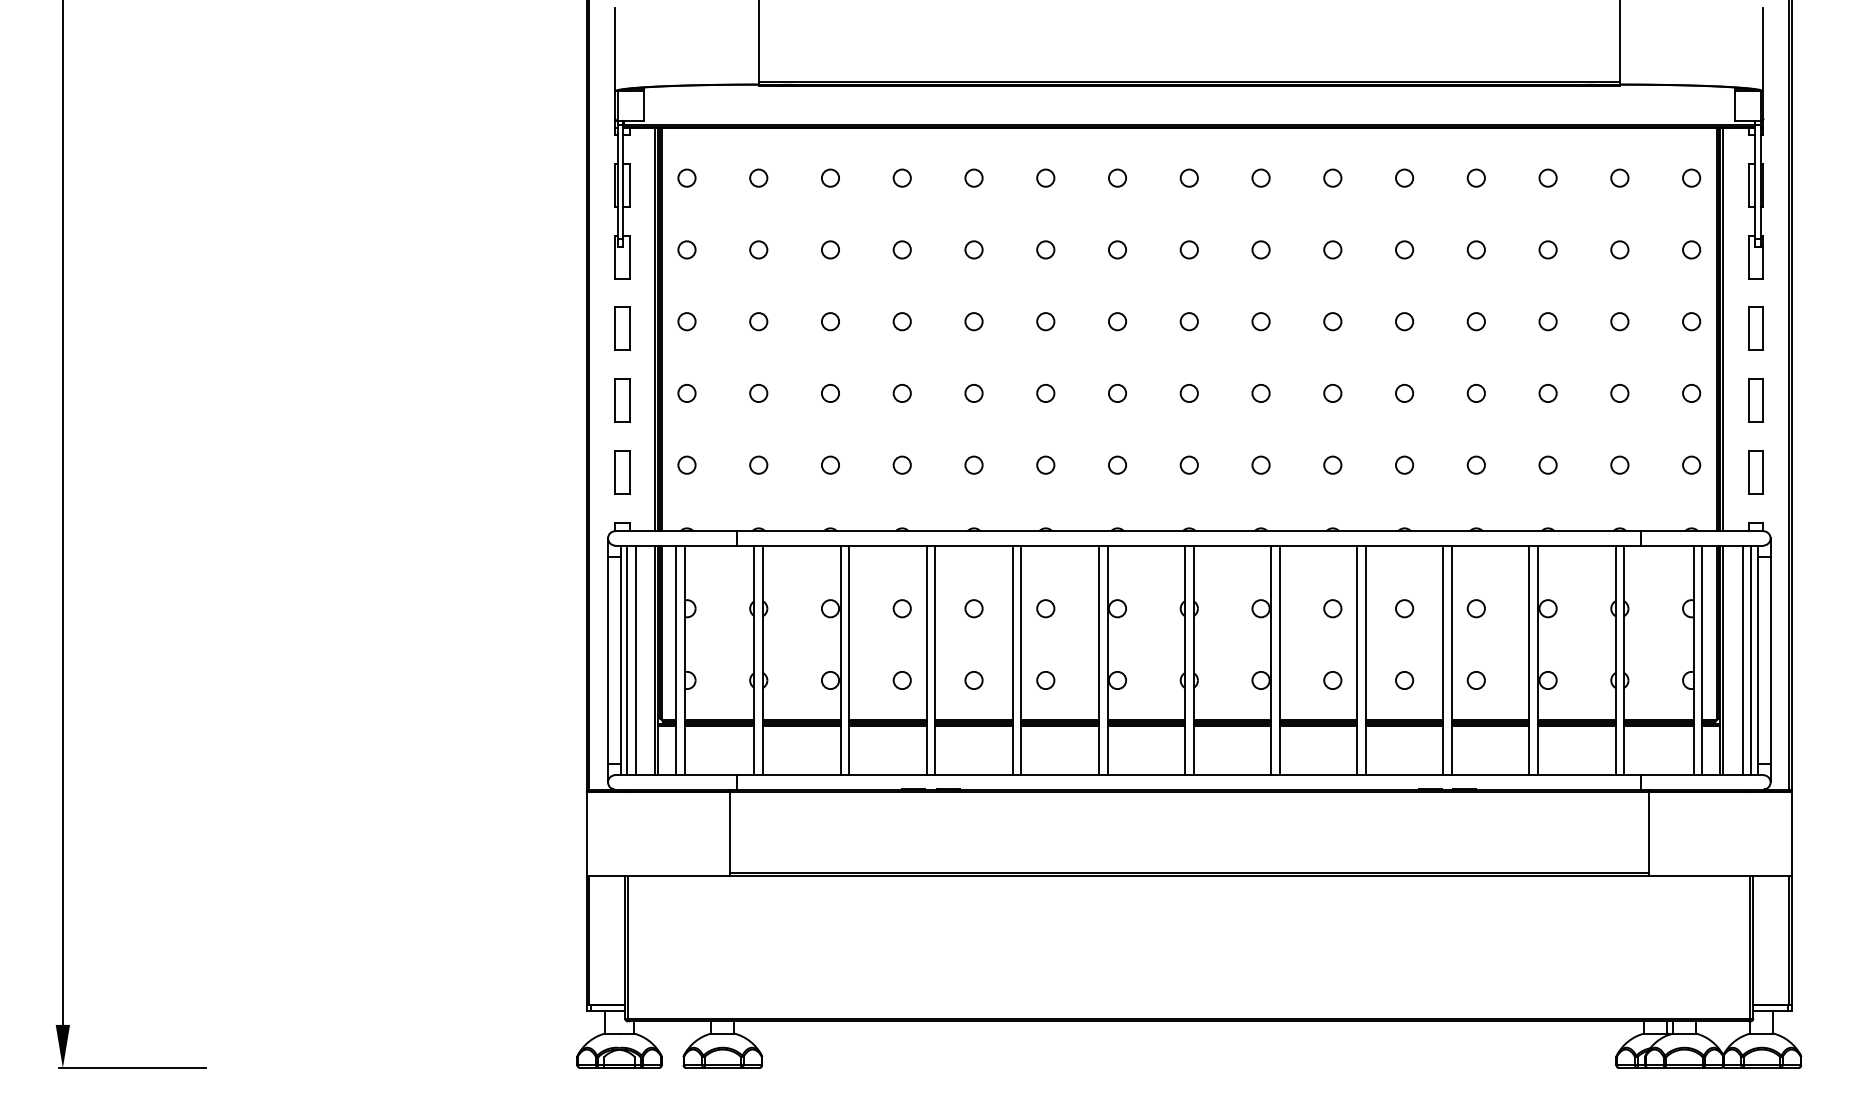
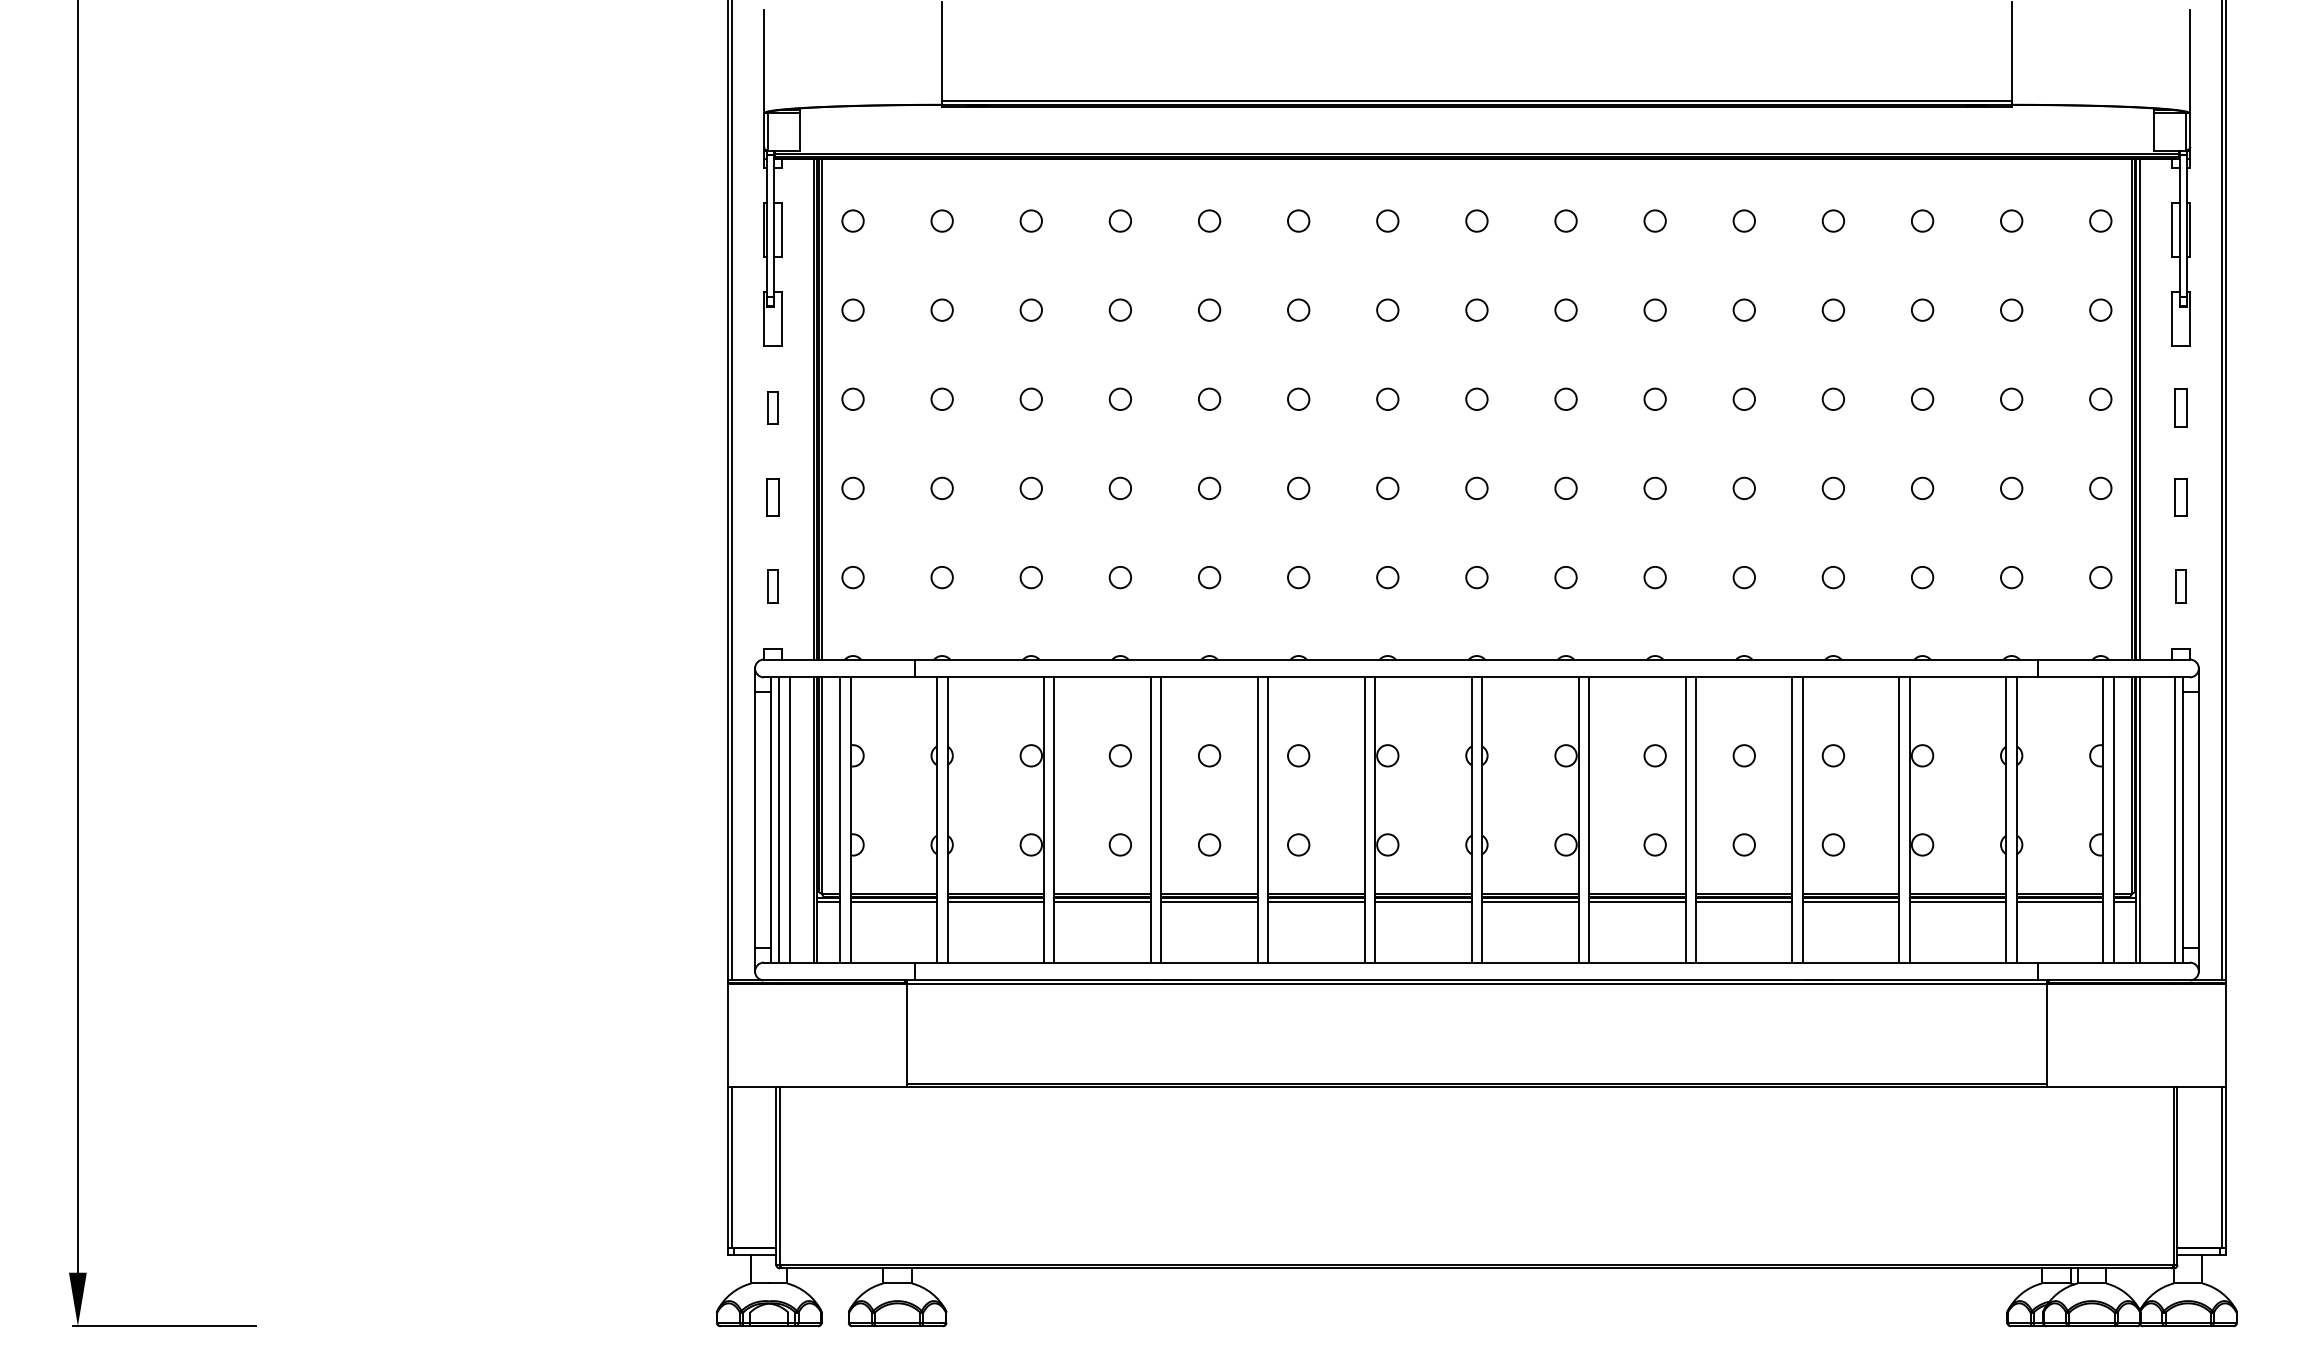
part: (622, 328) -> (772, 407), size x0.6
part: (1755, 328) -> (2180, 407), size x0.7
part: (622, 400) -> (772, 497), size x0.7
part: (1755, 400) -> (2180, 497), size x0.7
part: (622, 472) -> (772, 586), size x0.6
part: (1755, 472) -> (2180, 586), size x0.6
line: (1742, 660) -> (2163, 820), removed

